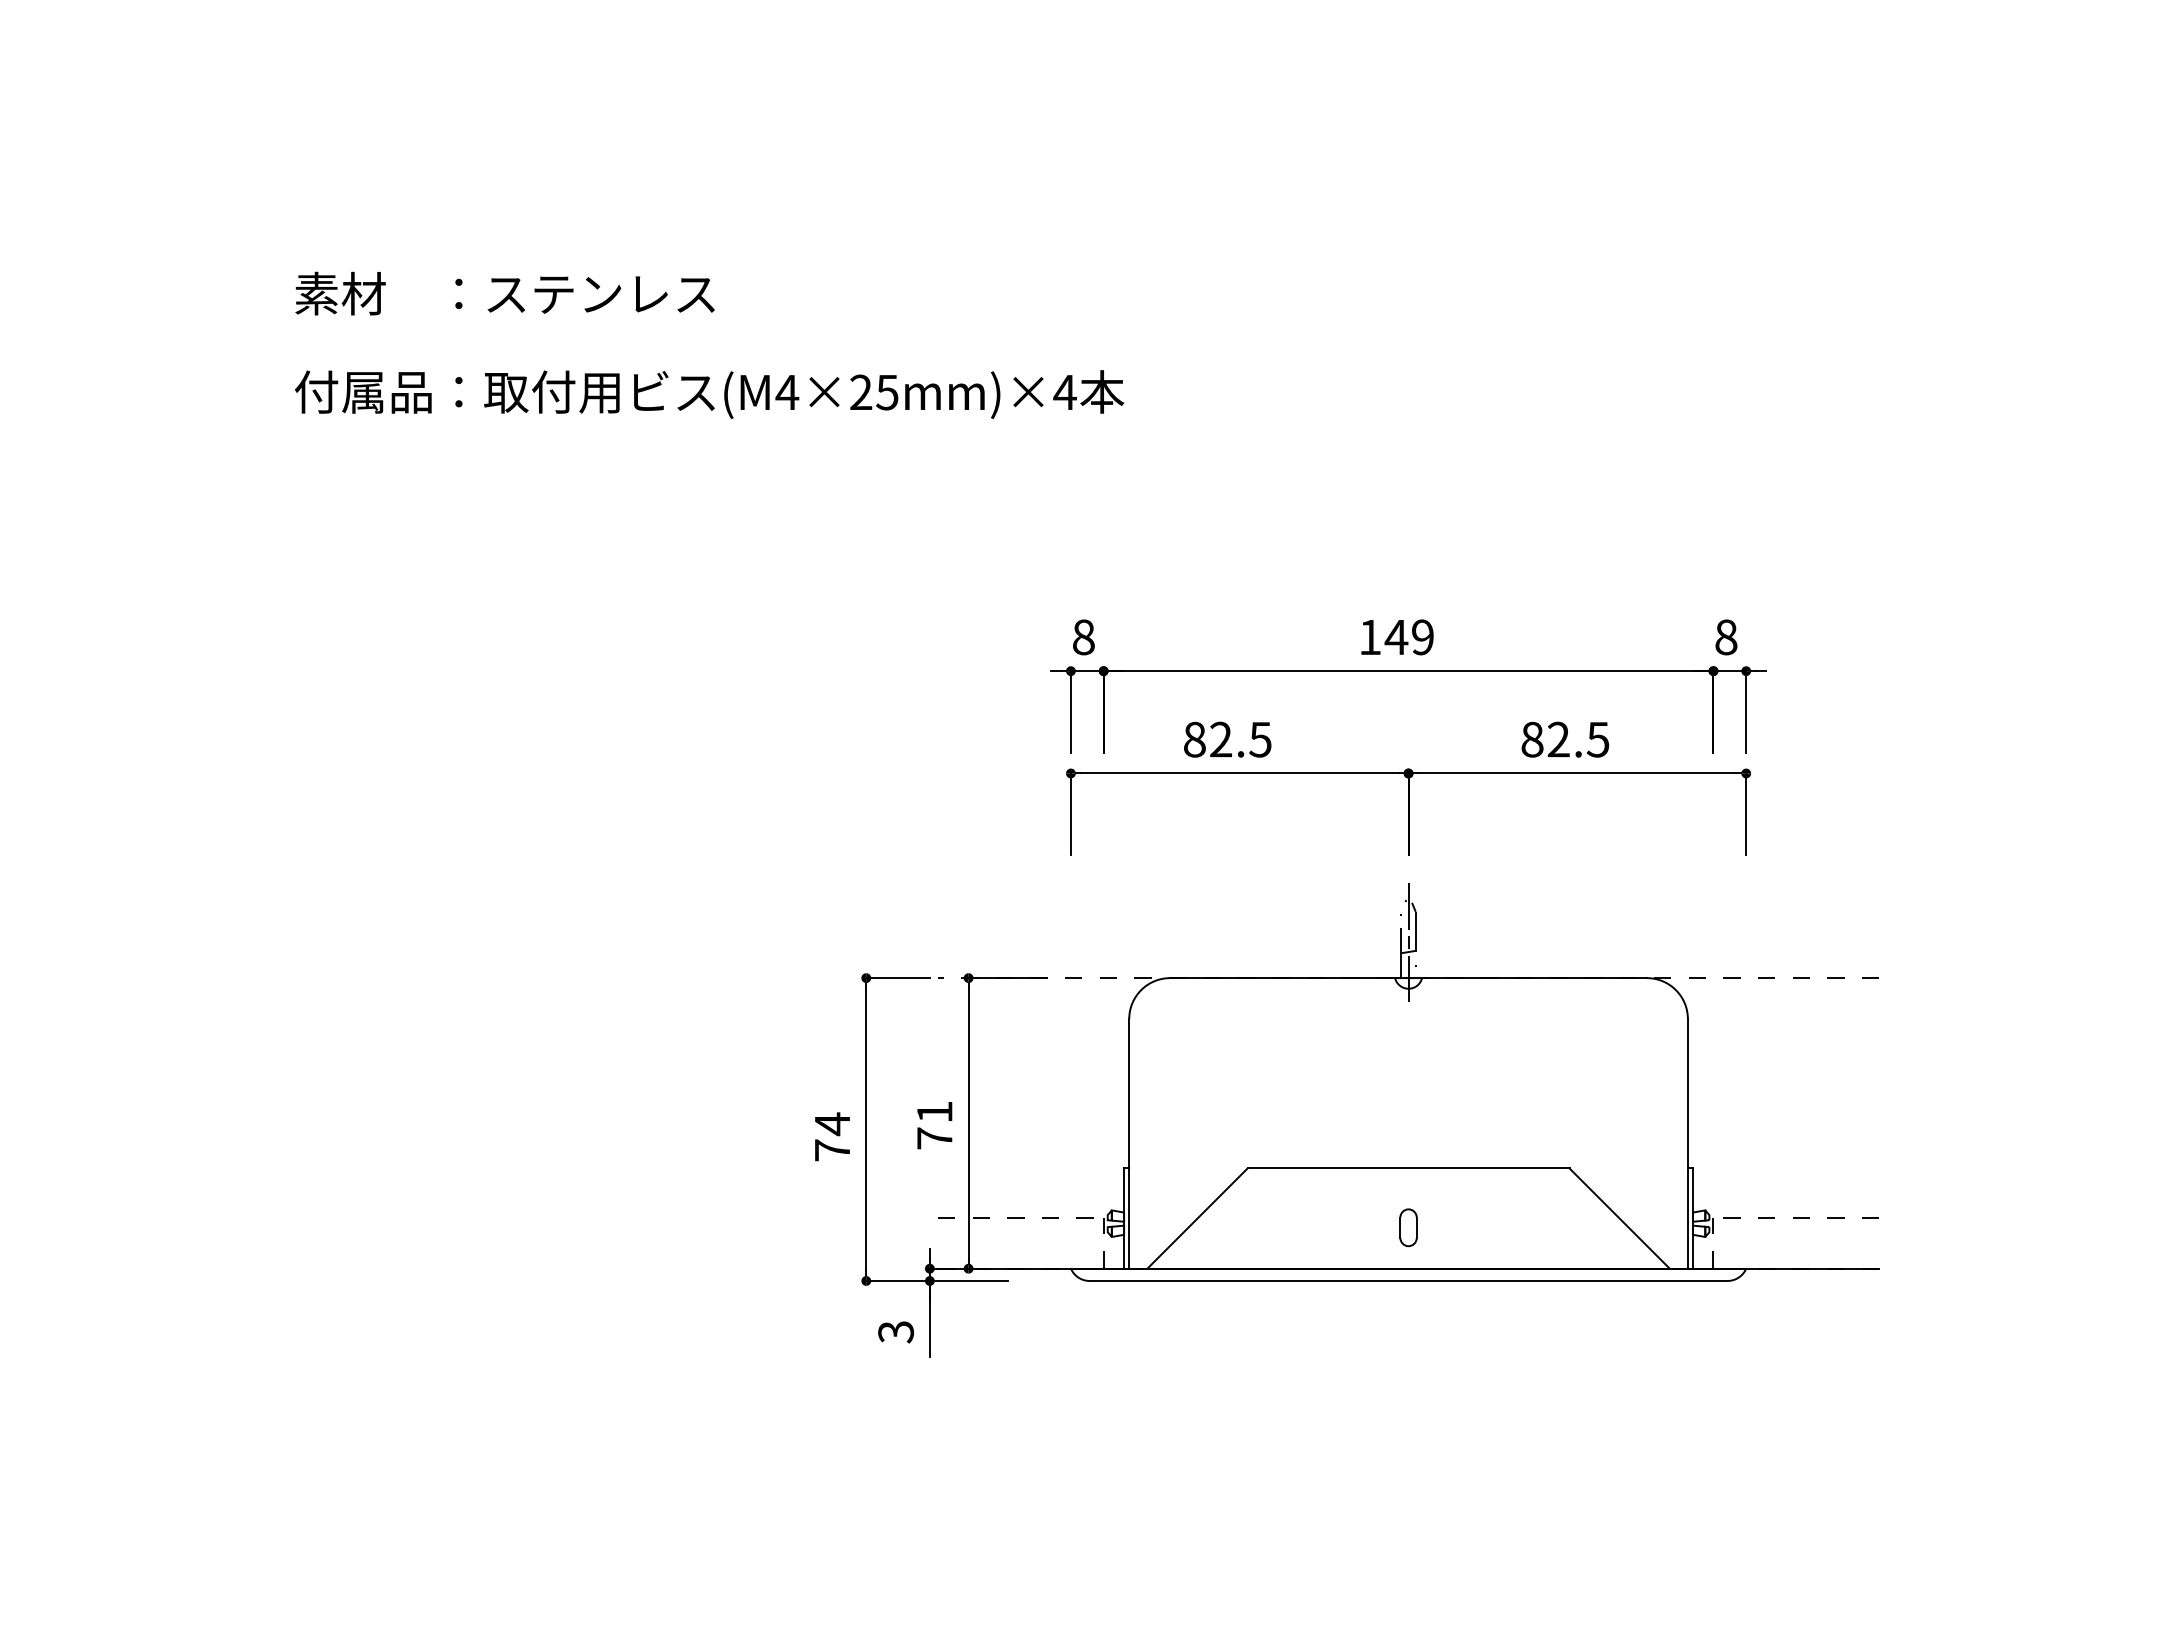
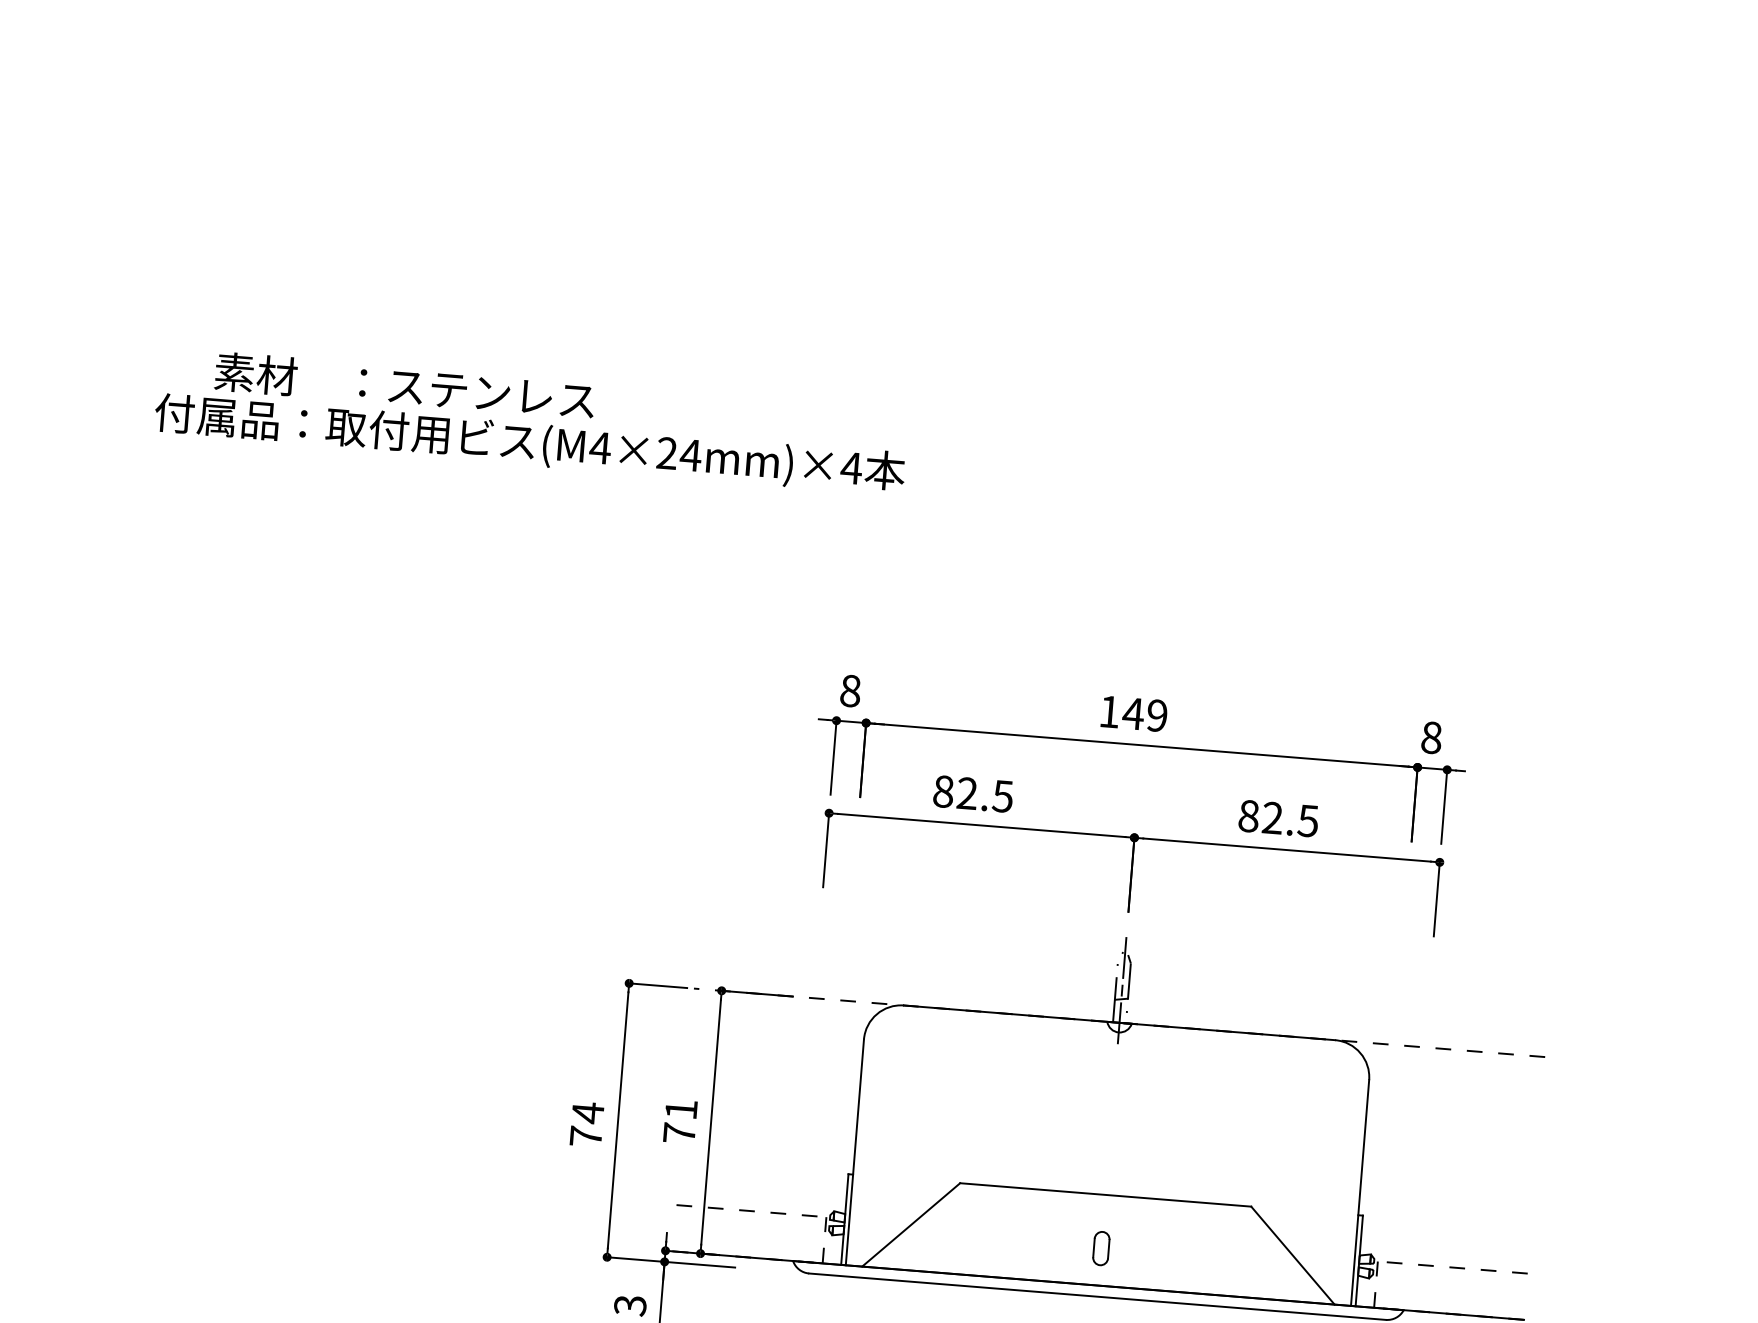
text: (504, 293) -> (404, 385), moved
text: (887, 392) -> (690, 455), (M4×25mm)×4 -> (M4×24mm)×4

